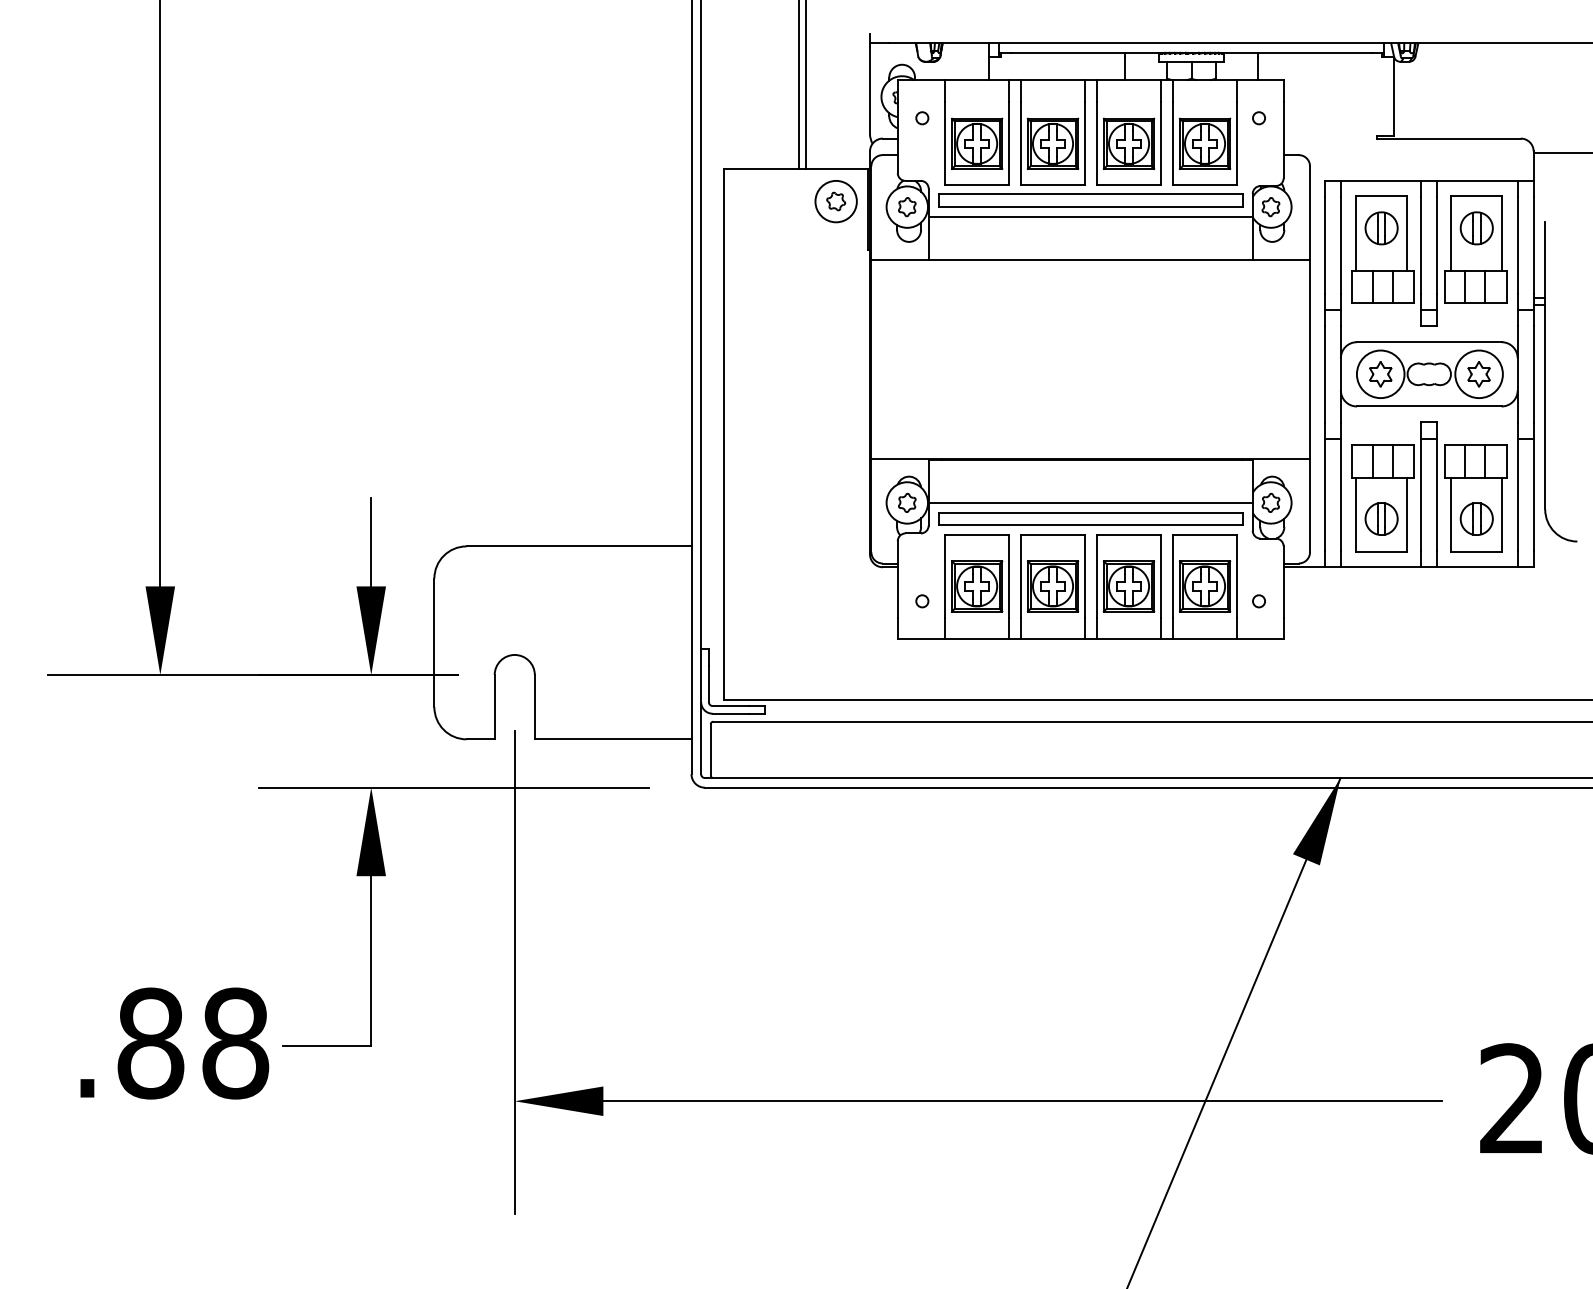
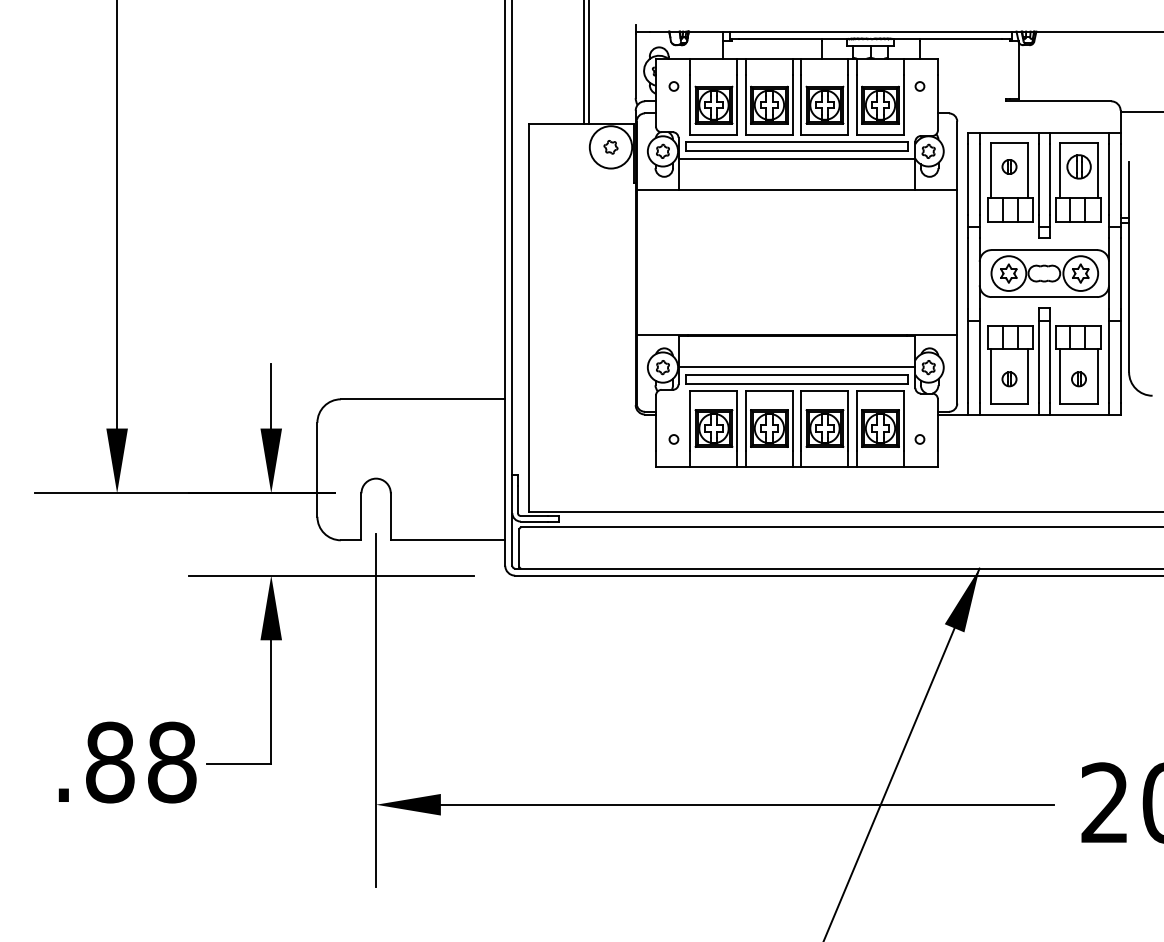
circle: (835, 201) -> (610, 147), size x1.4
part: (1381, 228) -> (1009, 167), size x0.6
part: (1381, 518) -> (1009, 378), size x0.6
part: (1476, 518) -> (1078, 378), size x0.6

